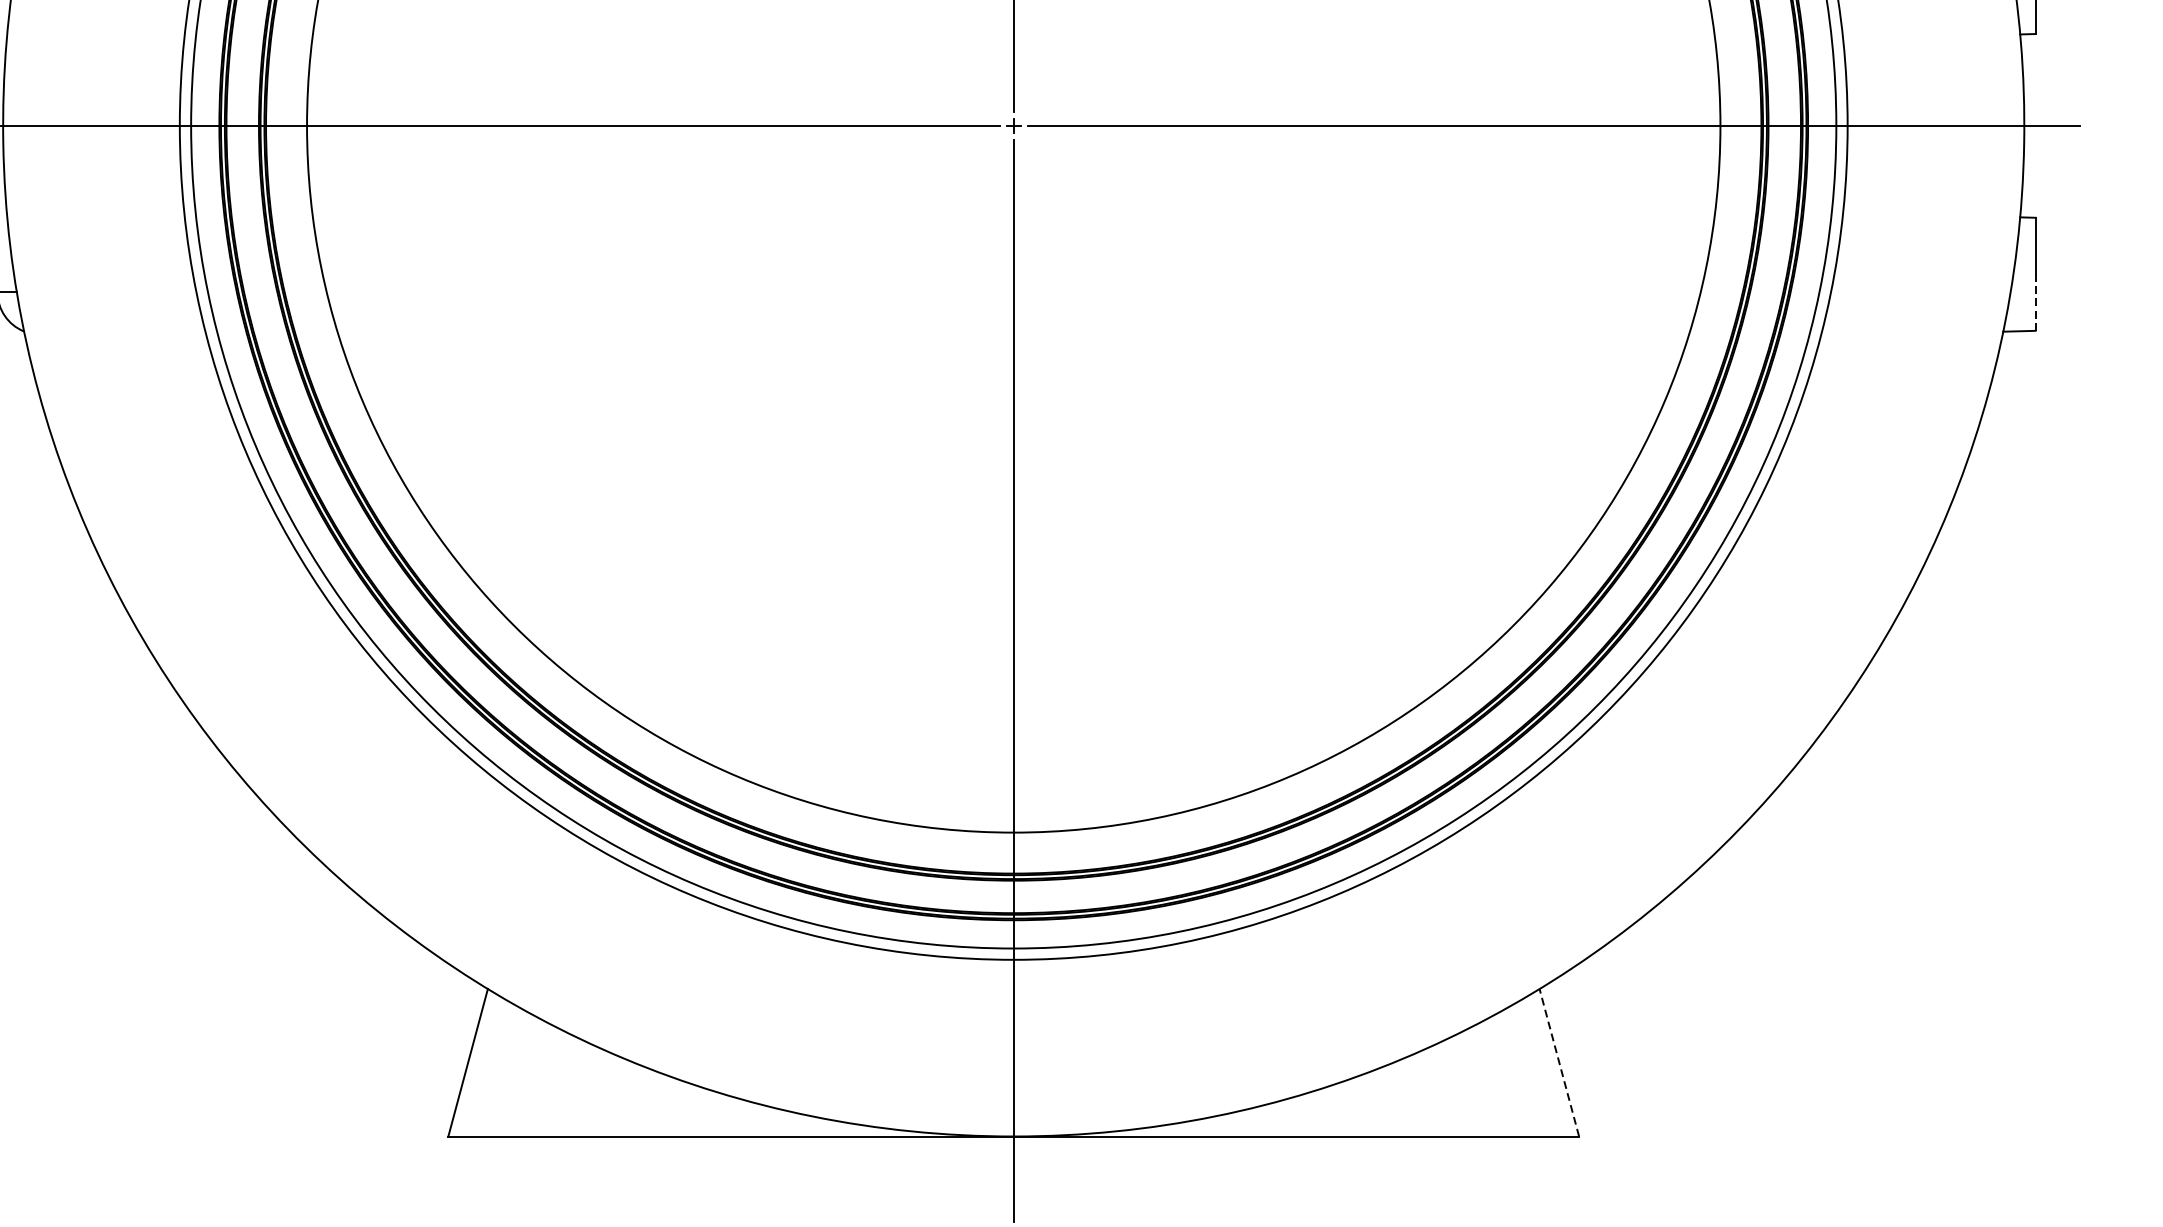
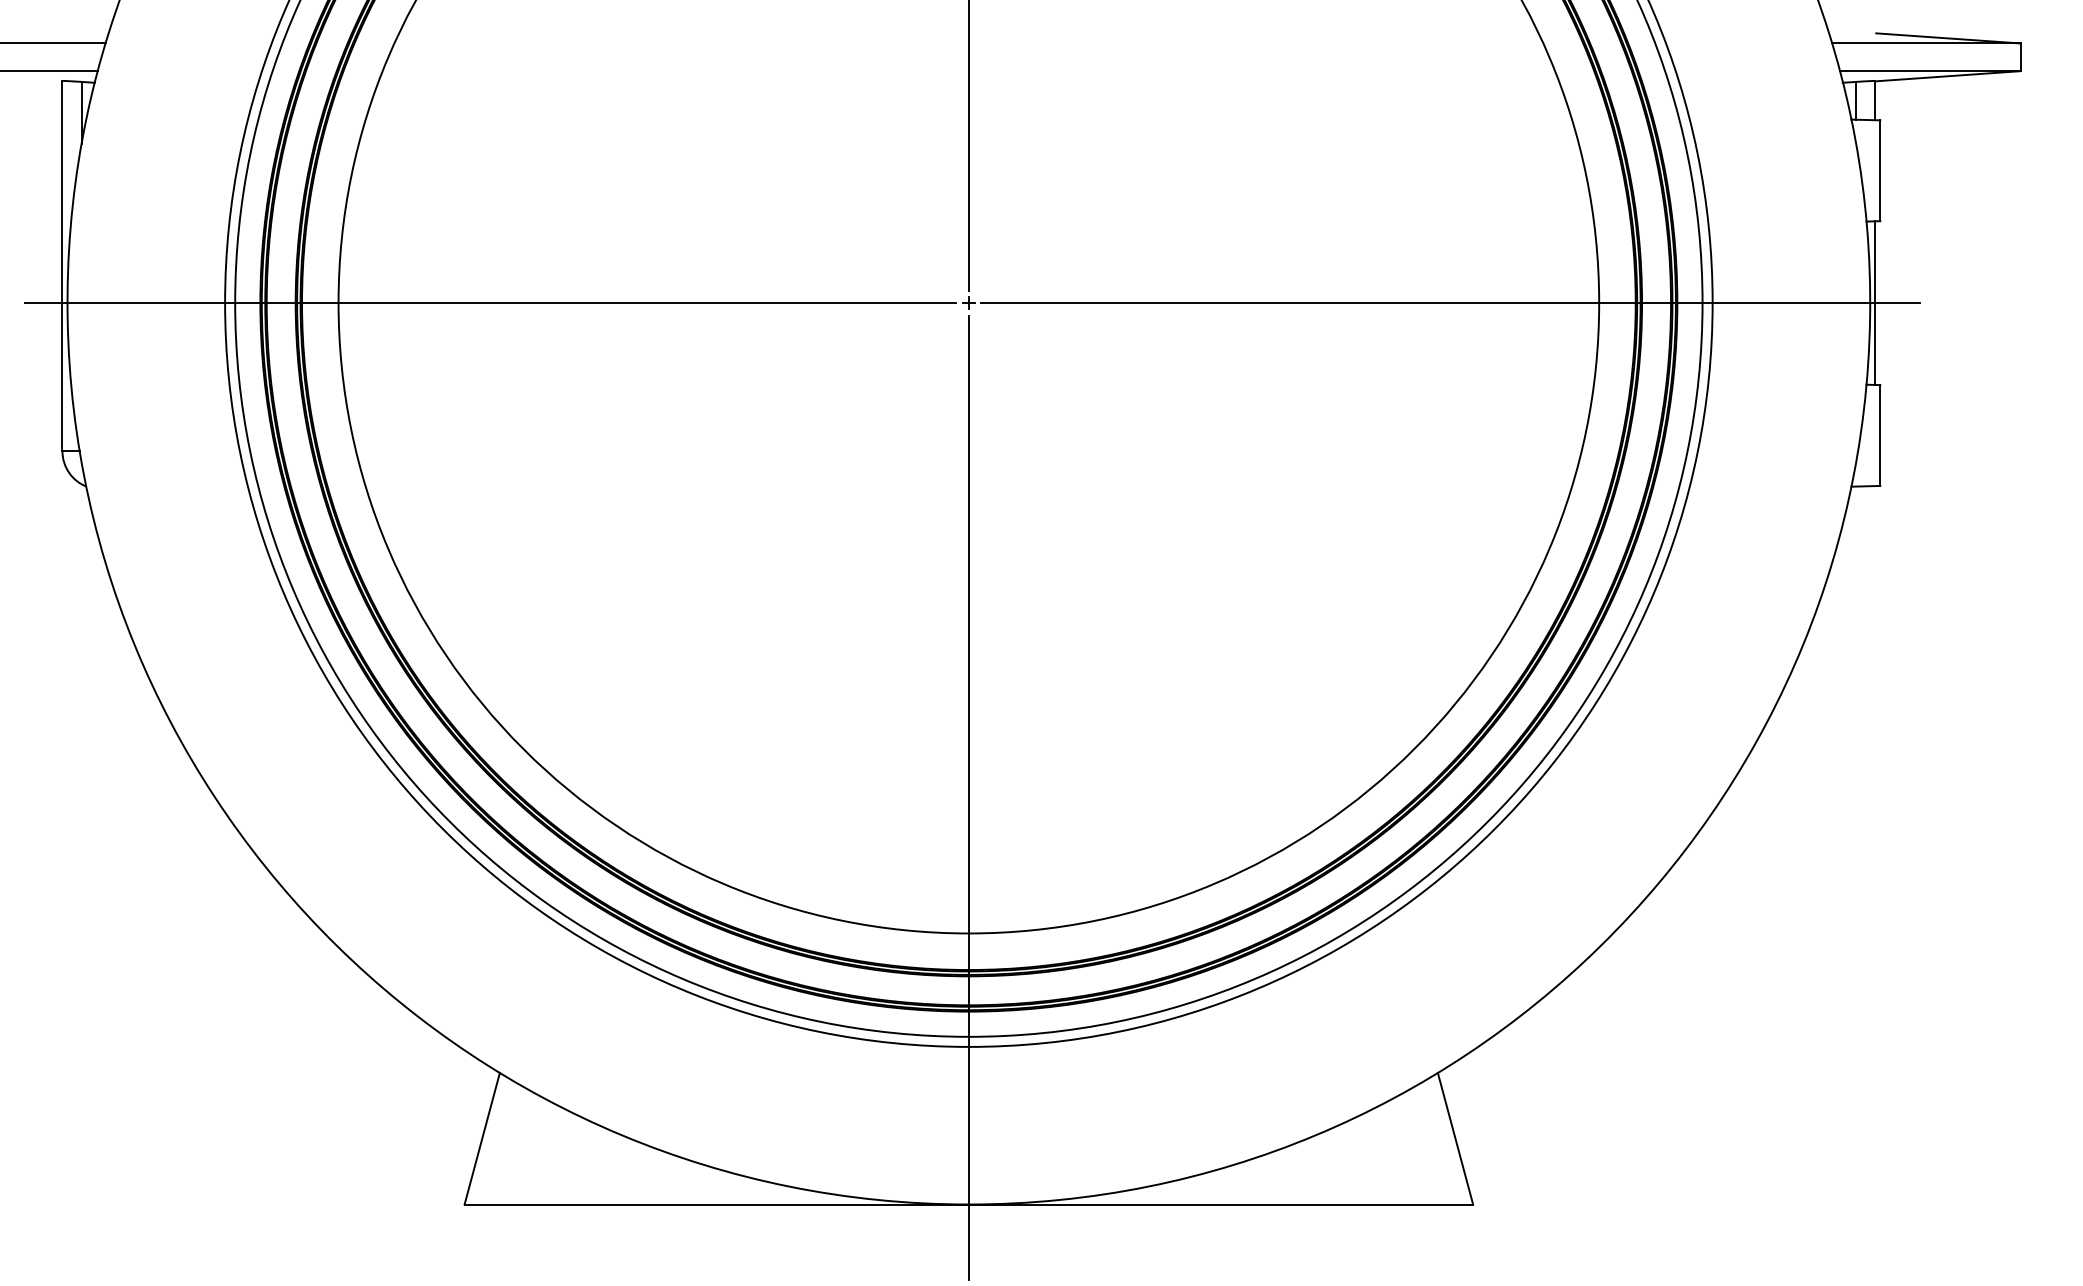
line: (2030, 125) -> (1875, 302), added
line: (2035, 302) -> (1880, 460), dashed -> solid
line: (1559, 1062) -> (1455, 1138), dashed -> solid

